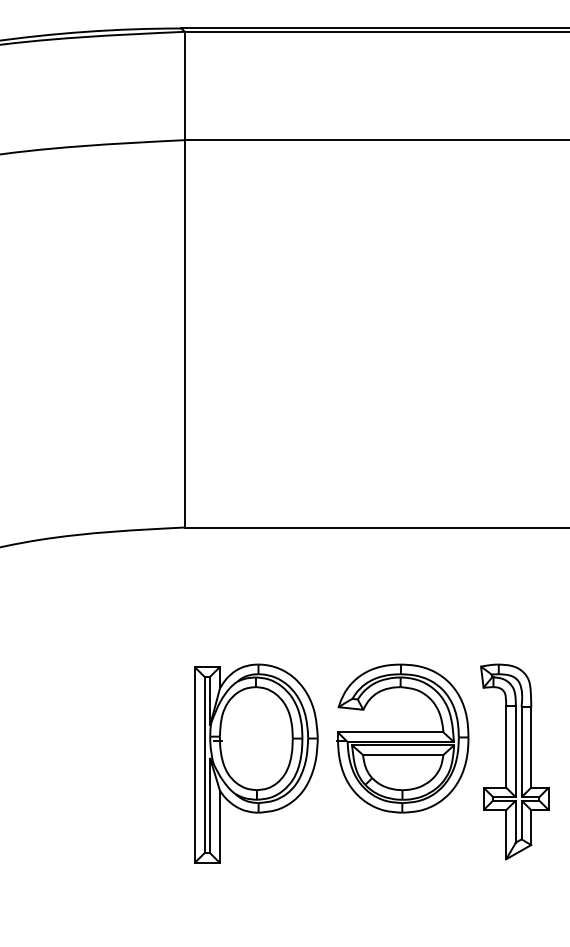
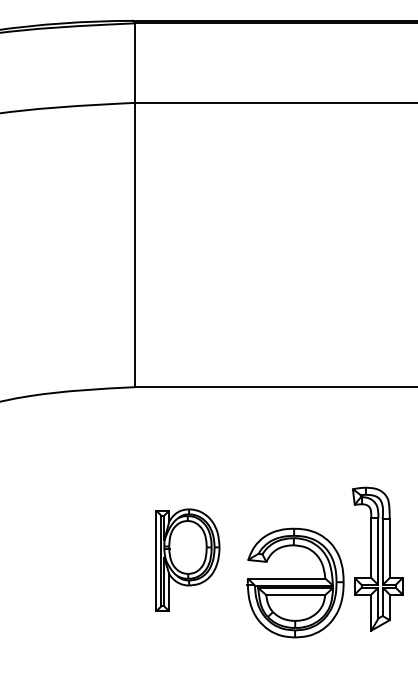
part: (402, 737) -> (295, 582), moved
part: (255, 762) -> (187, 559), size x0.7

